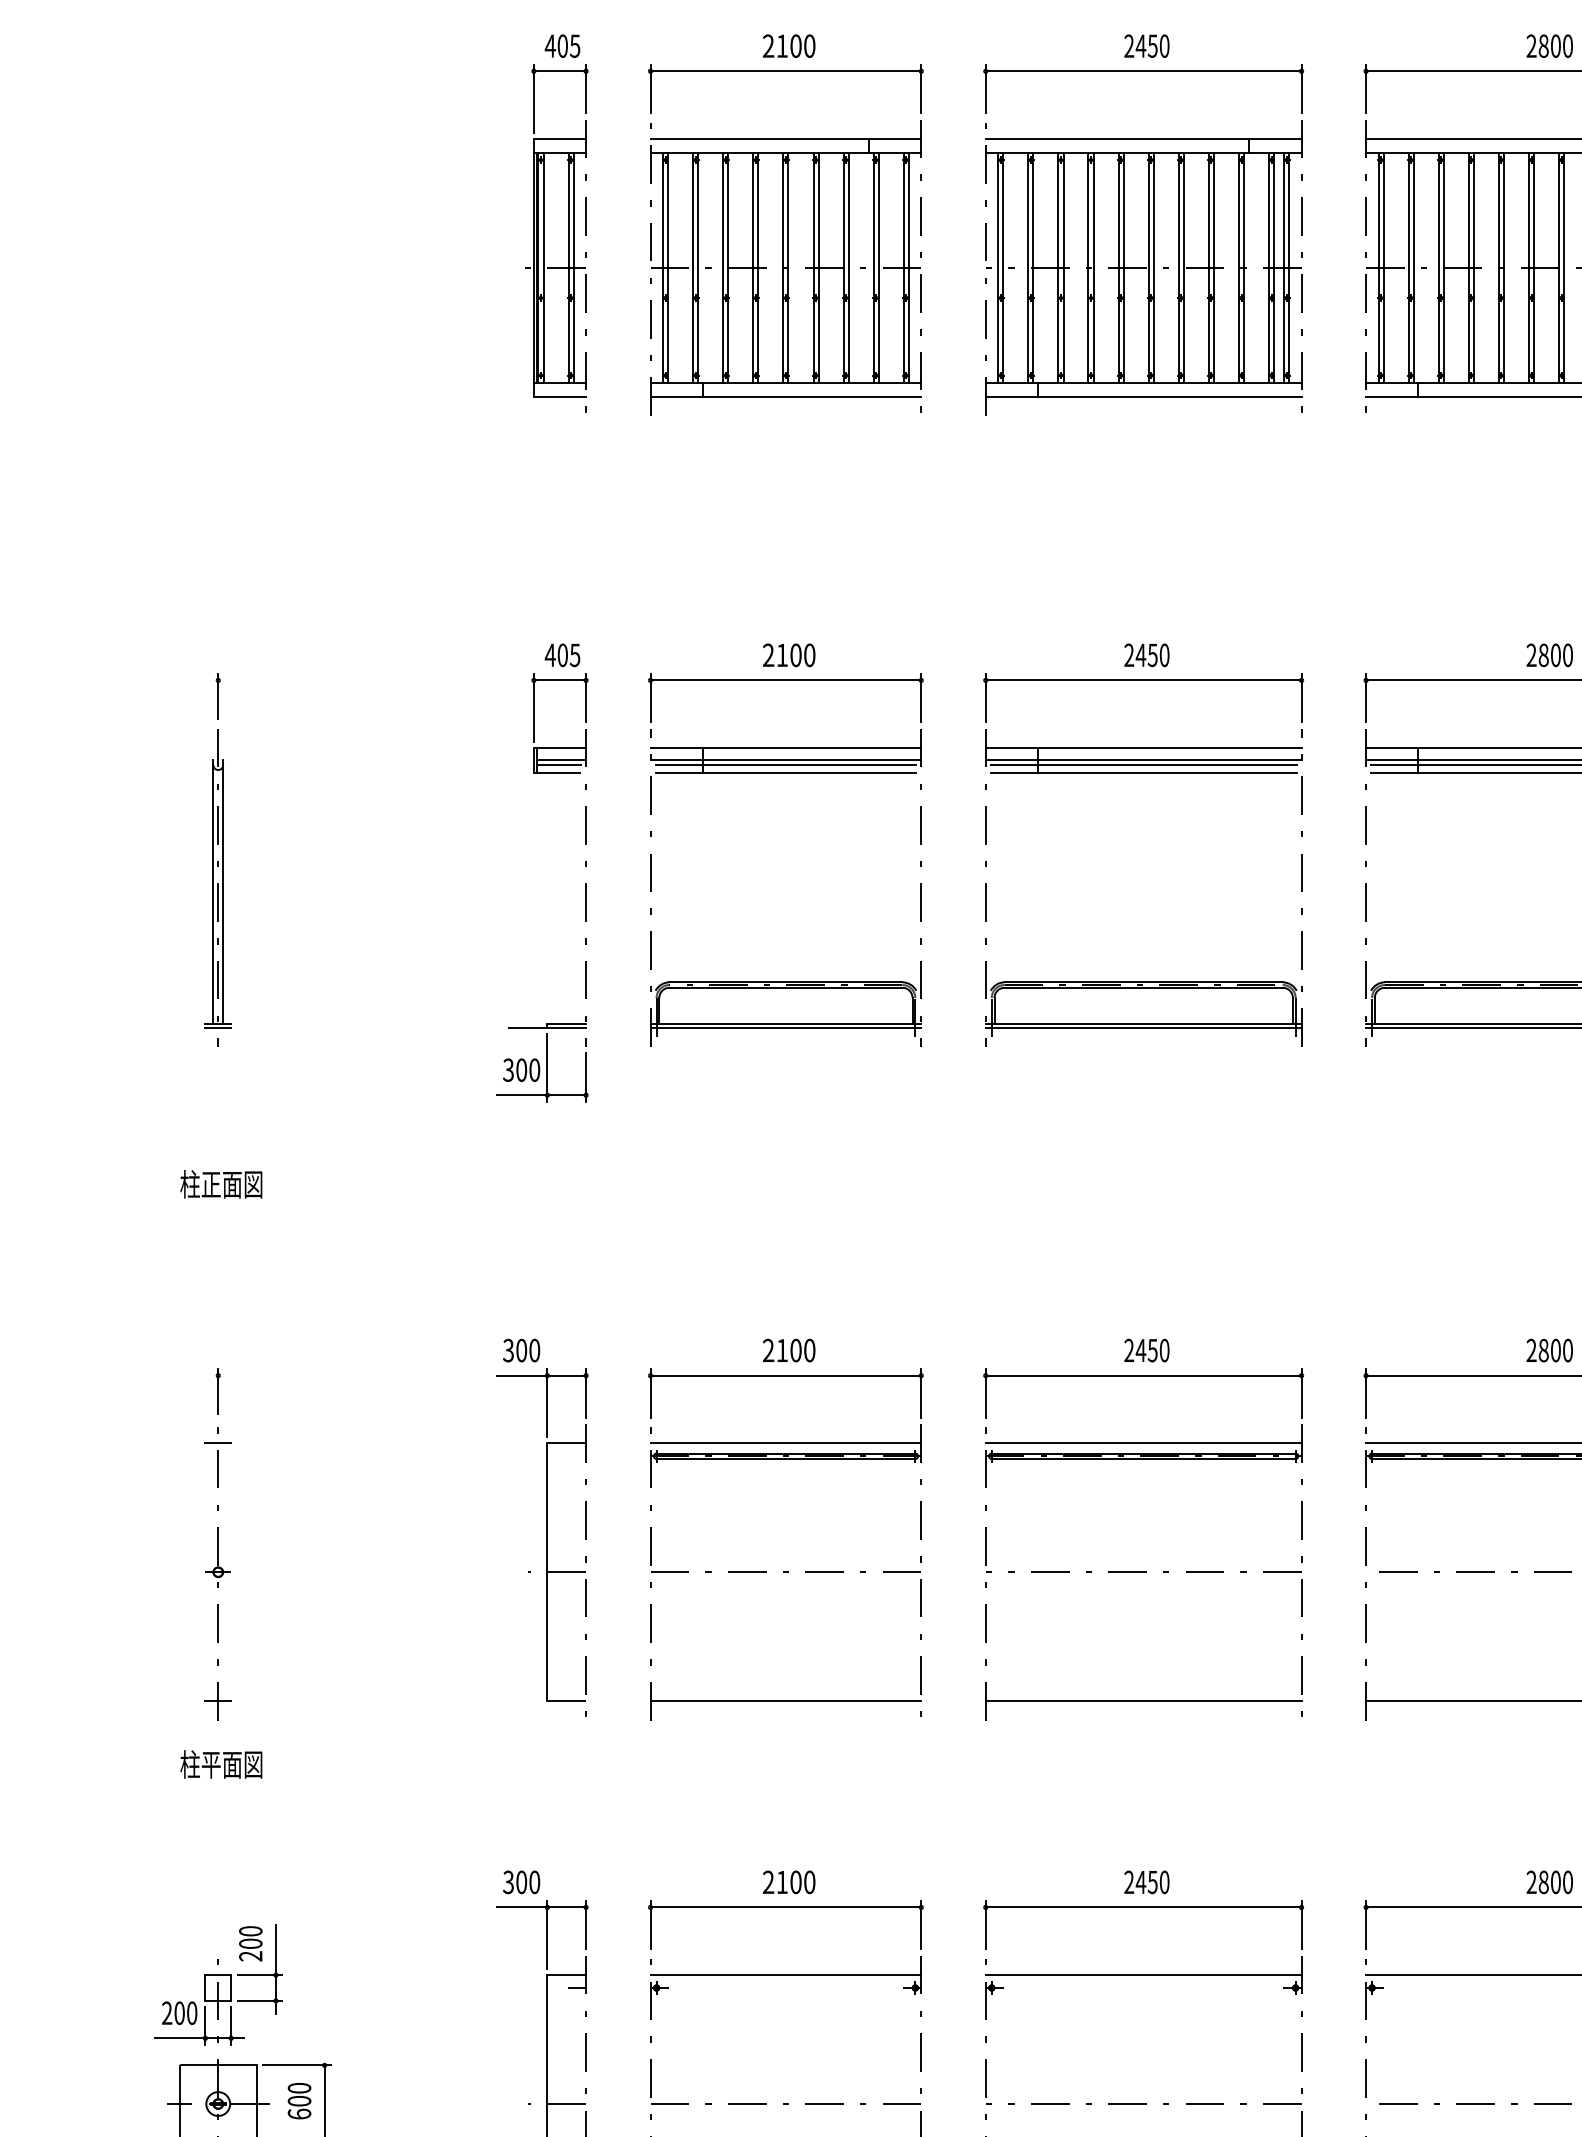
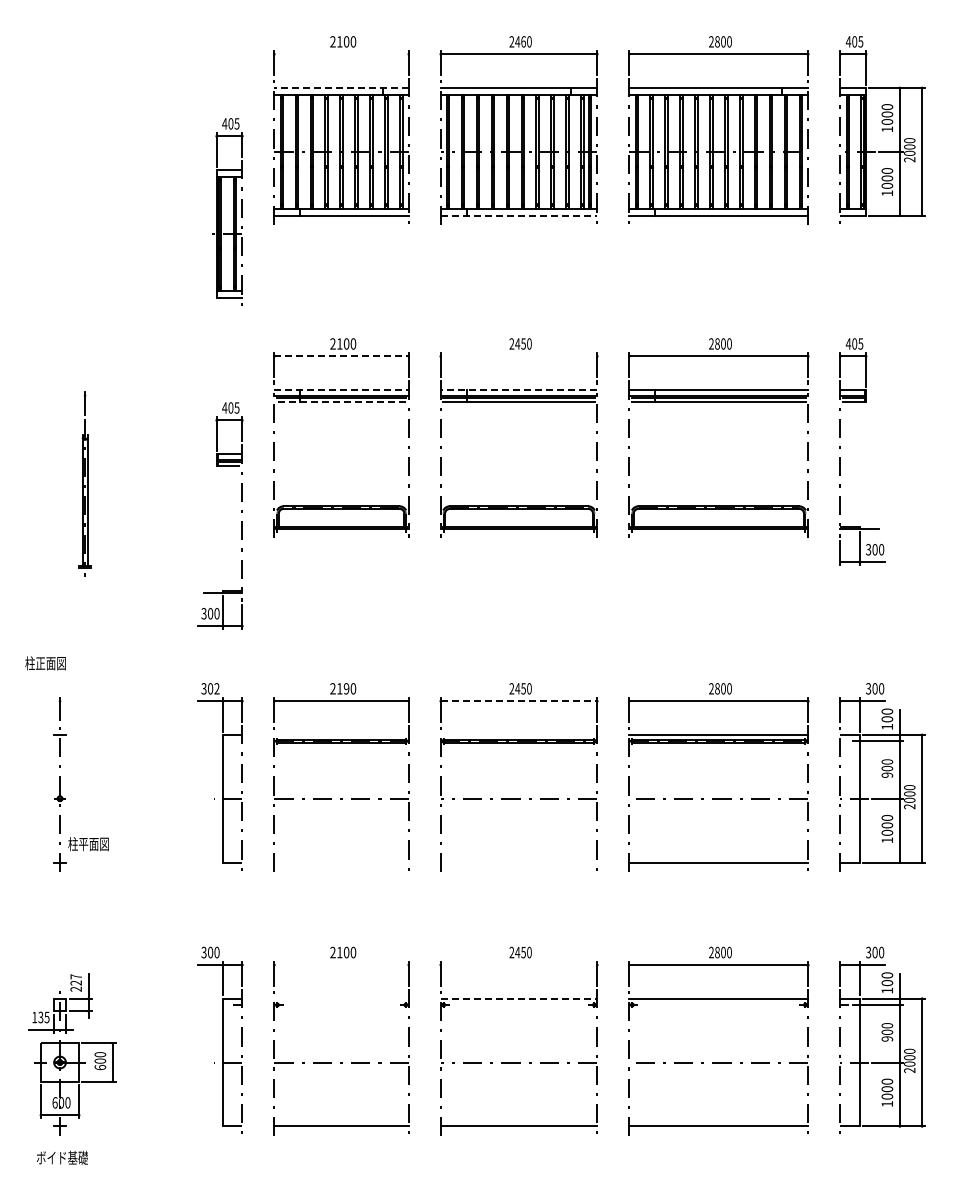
text: (1152, 45) -> (523, 41), 2450 -> 2460
line: (785, 71) -> (341, 54), removed
line: (785, 138) -> (341, 87), solid -> dashed
part: (555, 222) -> (227, 211), moved
line: (1144, 396) -> (519, 215), solid -> dashed
line: (787, 680) -> (342, 356), solid -> dashed
line: (1142, 680) -> (518, 356), removed
line: (787, 749) -> (342, 390), solid -> dashed
line: (1142, 749) -> (518, 390), solid -> dashed
line: (785, 773) -> (341, 402), solid -> dashed
part: (217, 857) -> (84, 483), moved
part: (584, 866) -> (241, 512), moved
text: (221, 1184) -> (45, 663), moved
text: (533, 1349) -> (216, 688), 300 -> 302
text: (795, 1349) -> (346, 688), 2100 -> 2190
line: (1144, 1376) -> (519, 701), solid -> dashed
line: (785, 1442) -> (341, 734), removed
line: (1142, 1442) -> (518, 734), removed
line: (785, 1700) -> (341, 862), removed
line: (1142, 1700) -> (518, 862), removed
text: (221, 1765) -> (88, 844), moved
line: (785, 1908) -> (341, 965), removed
line: (1142, 1908) -> (518, 965), removed
text: (249, 1936) -> (75, 979), 200 -> 227
line: (785, 1974) -> (341, 998), removed
line: (1144, 1974) -> (519, 998), solid -> dashed
text: (178, 2013) -> (40, 1017), 200 -> 135

